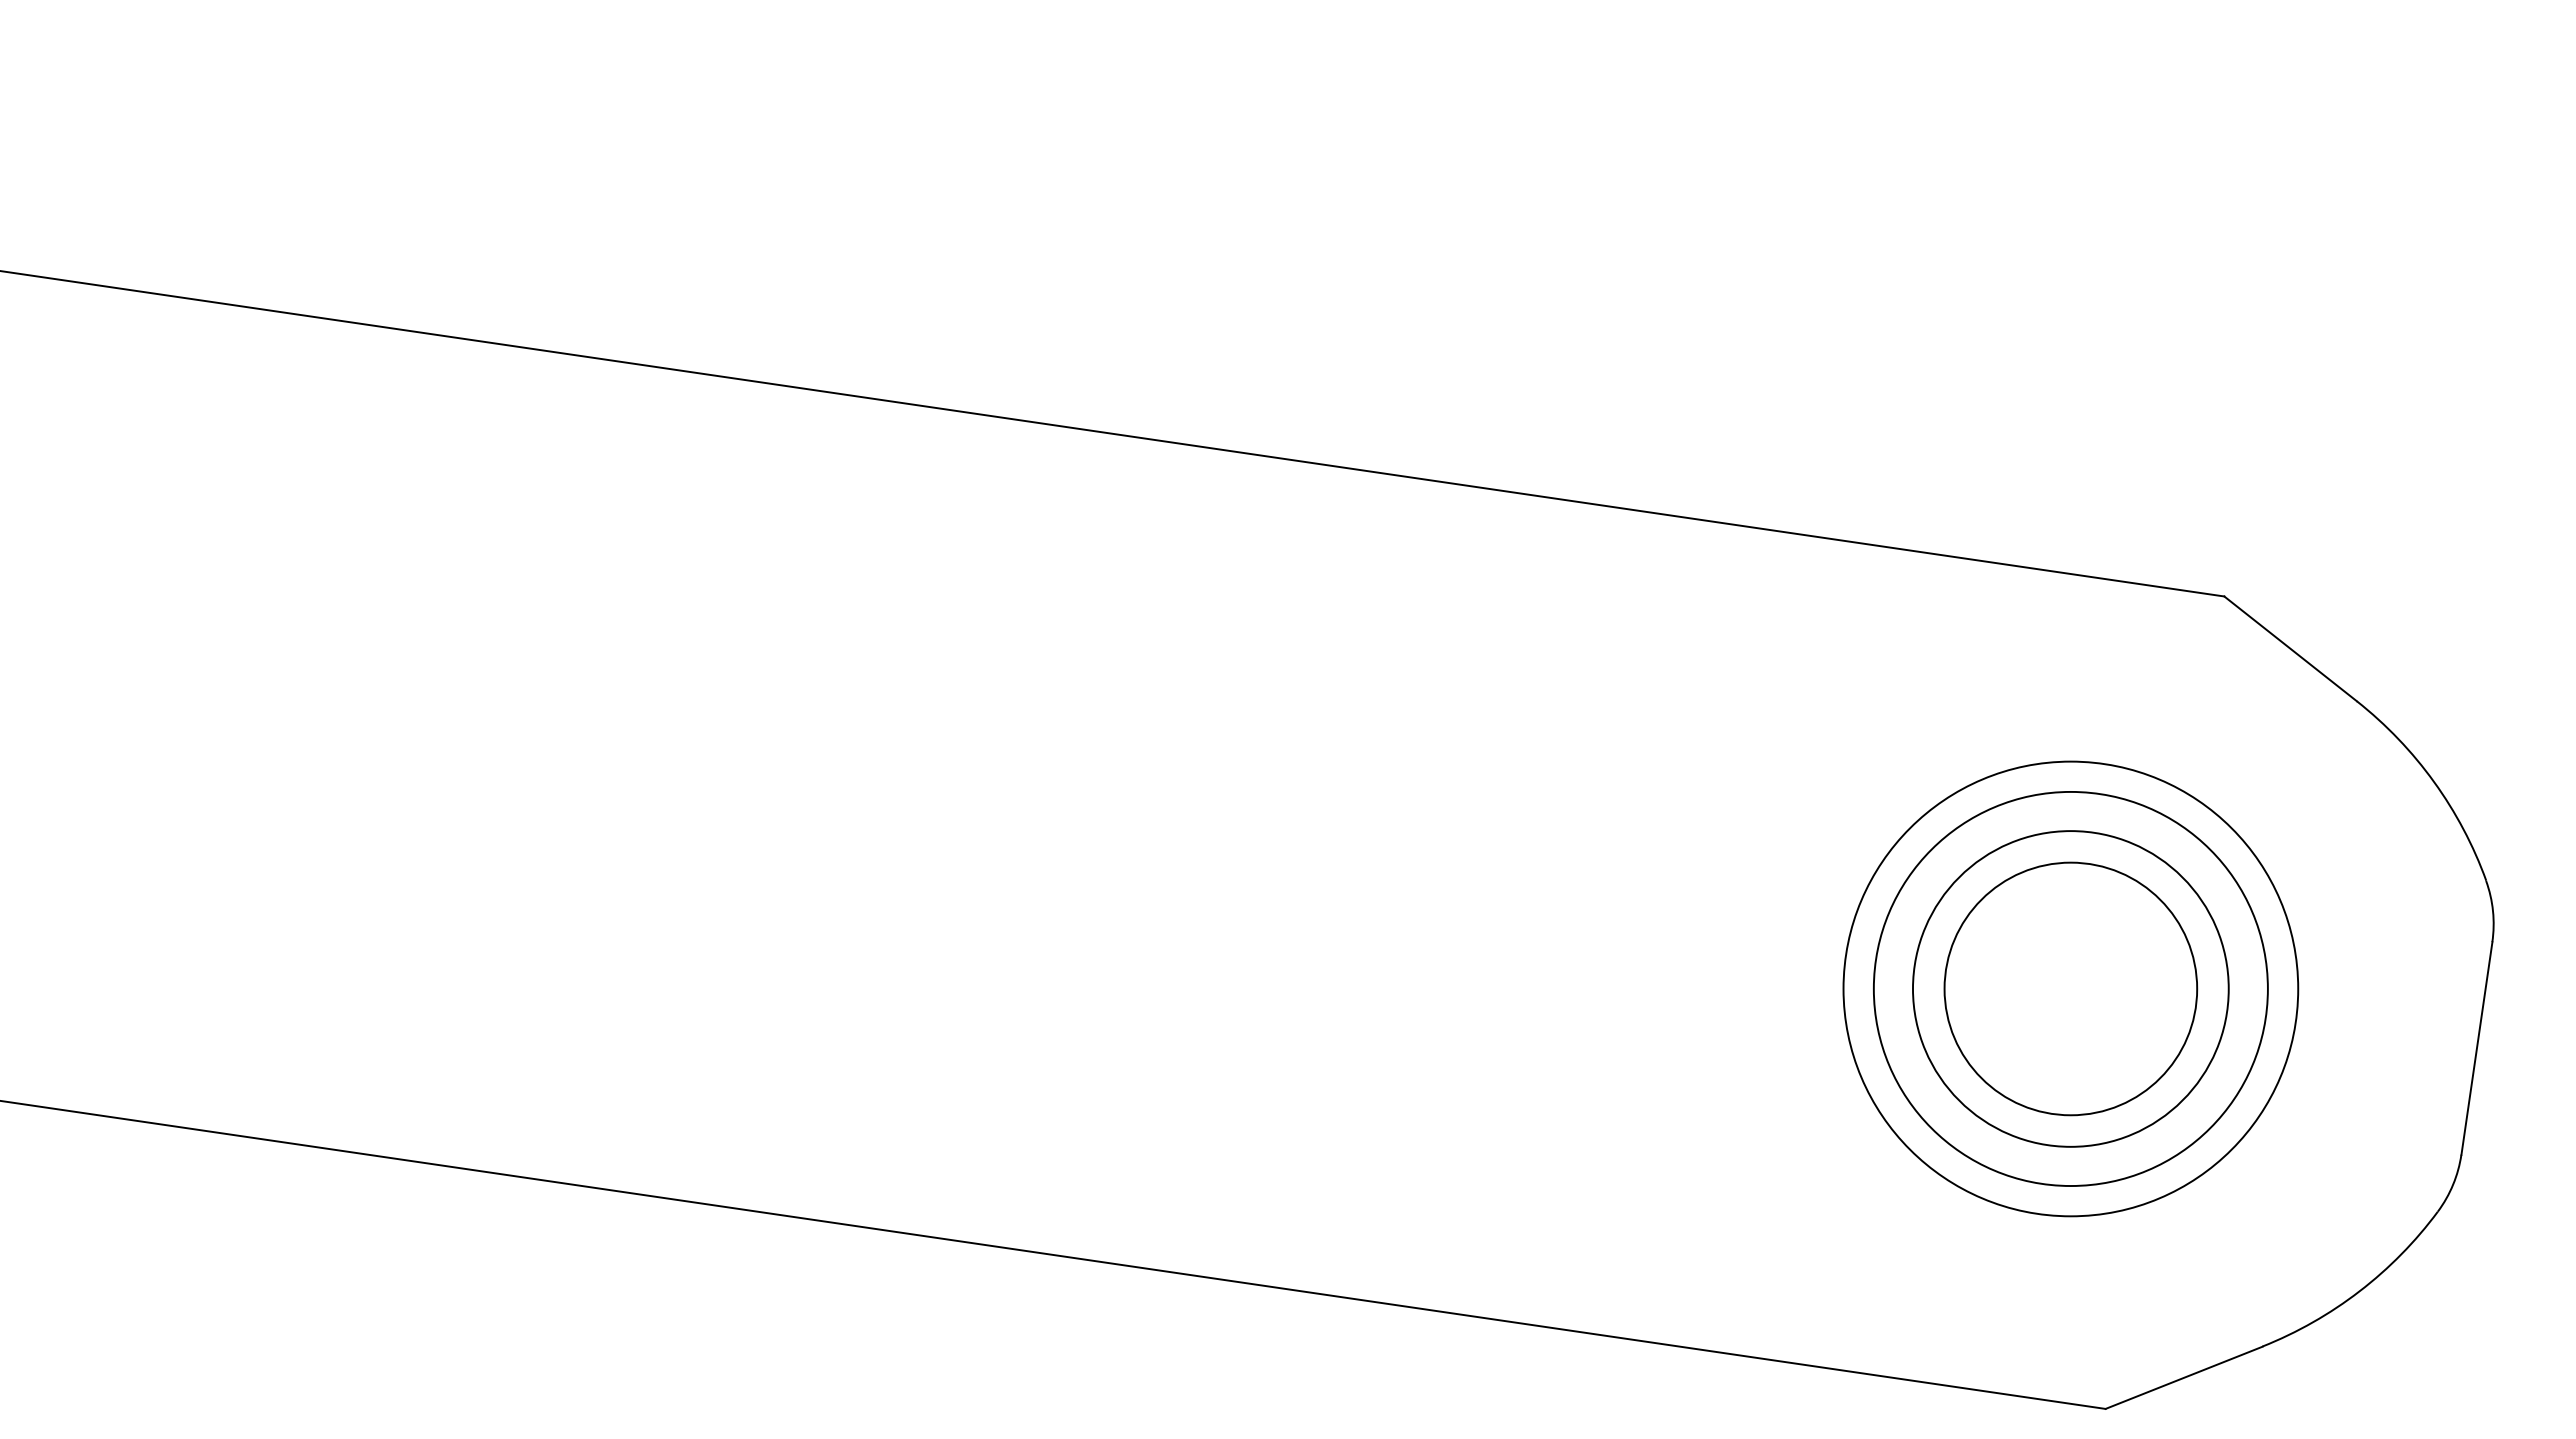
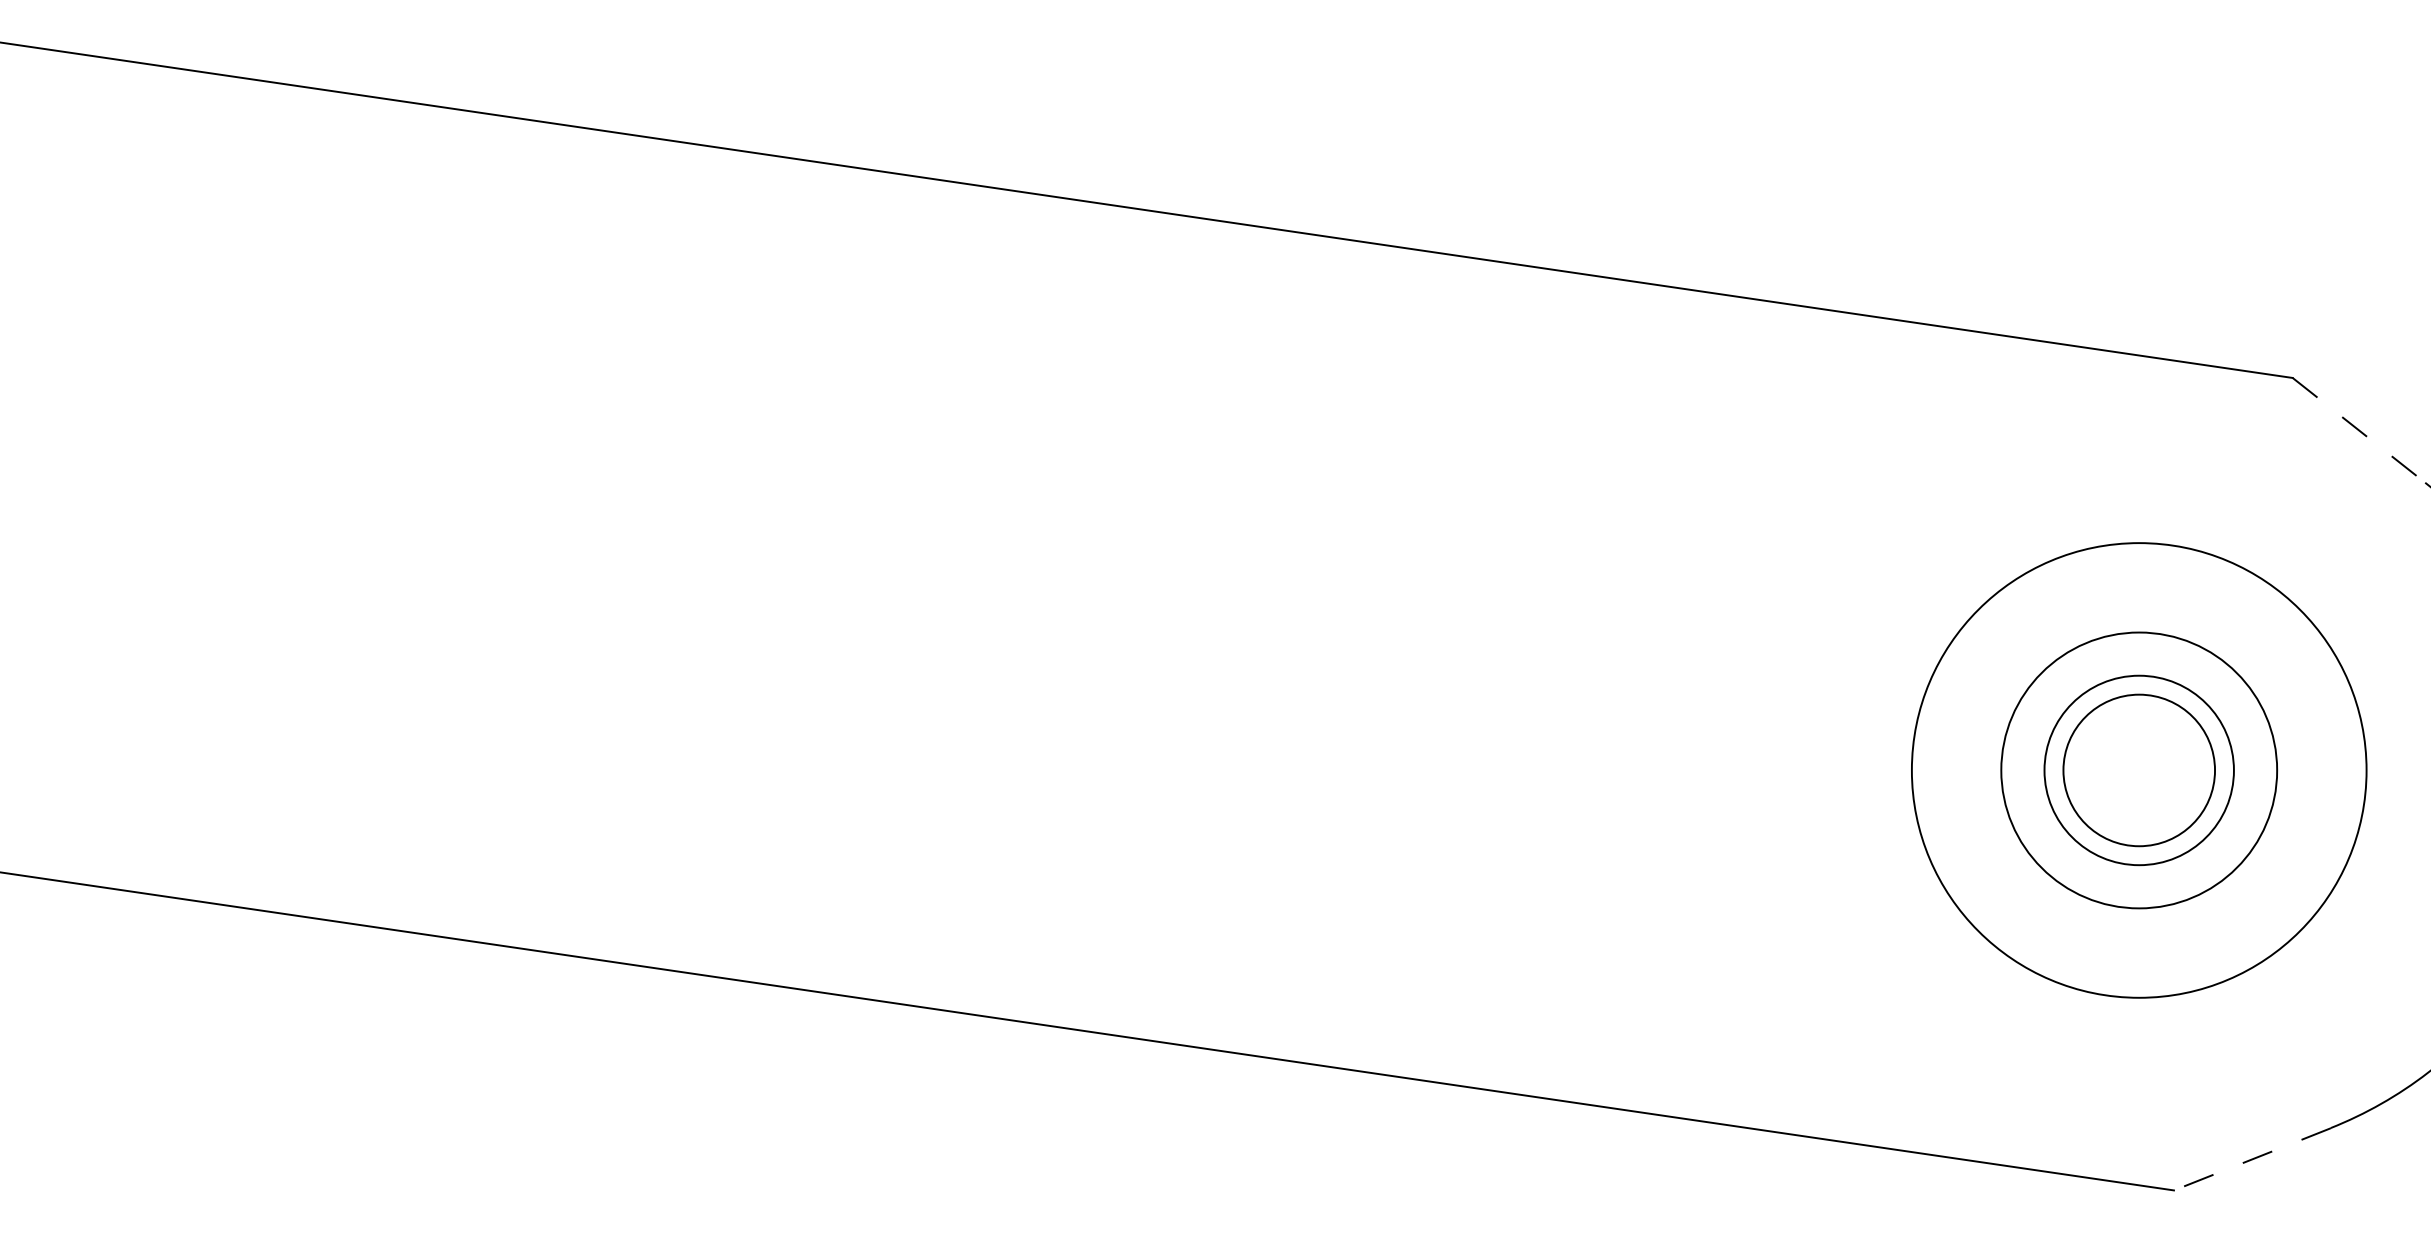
line: (2290, 648) -> (2358, 429), solid -> dashed
circle: (2070, 988) -> (2138, 769), size x0.6
circle: (2070, 988) -> (2138, 769), size x0.6
circle: (2070, 988) -> (2138, 769), size x0.7
line: (2183, 1378) -> (2251, 1159), solid -> dashed

